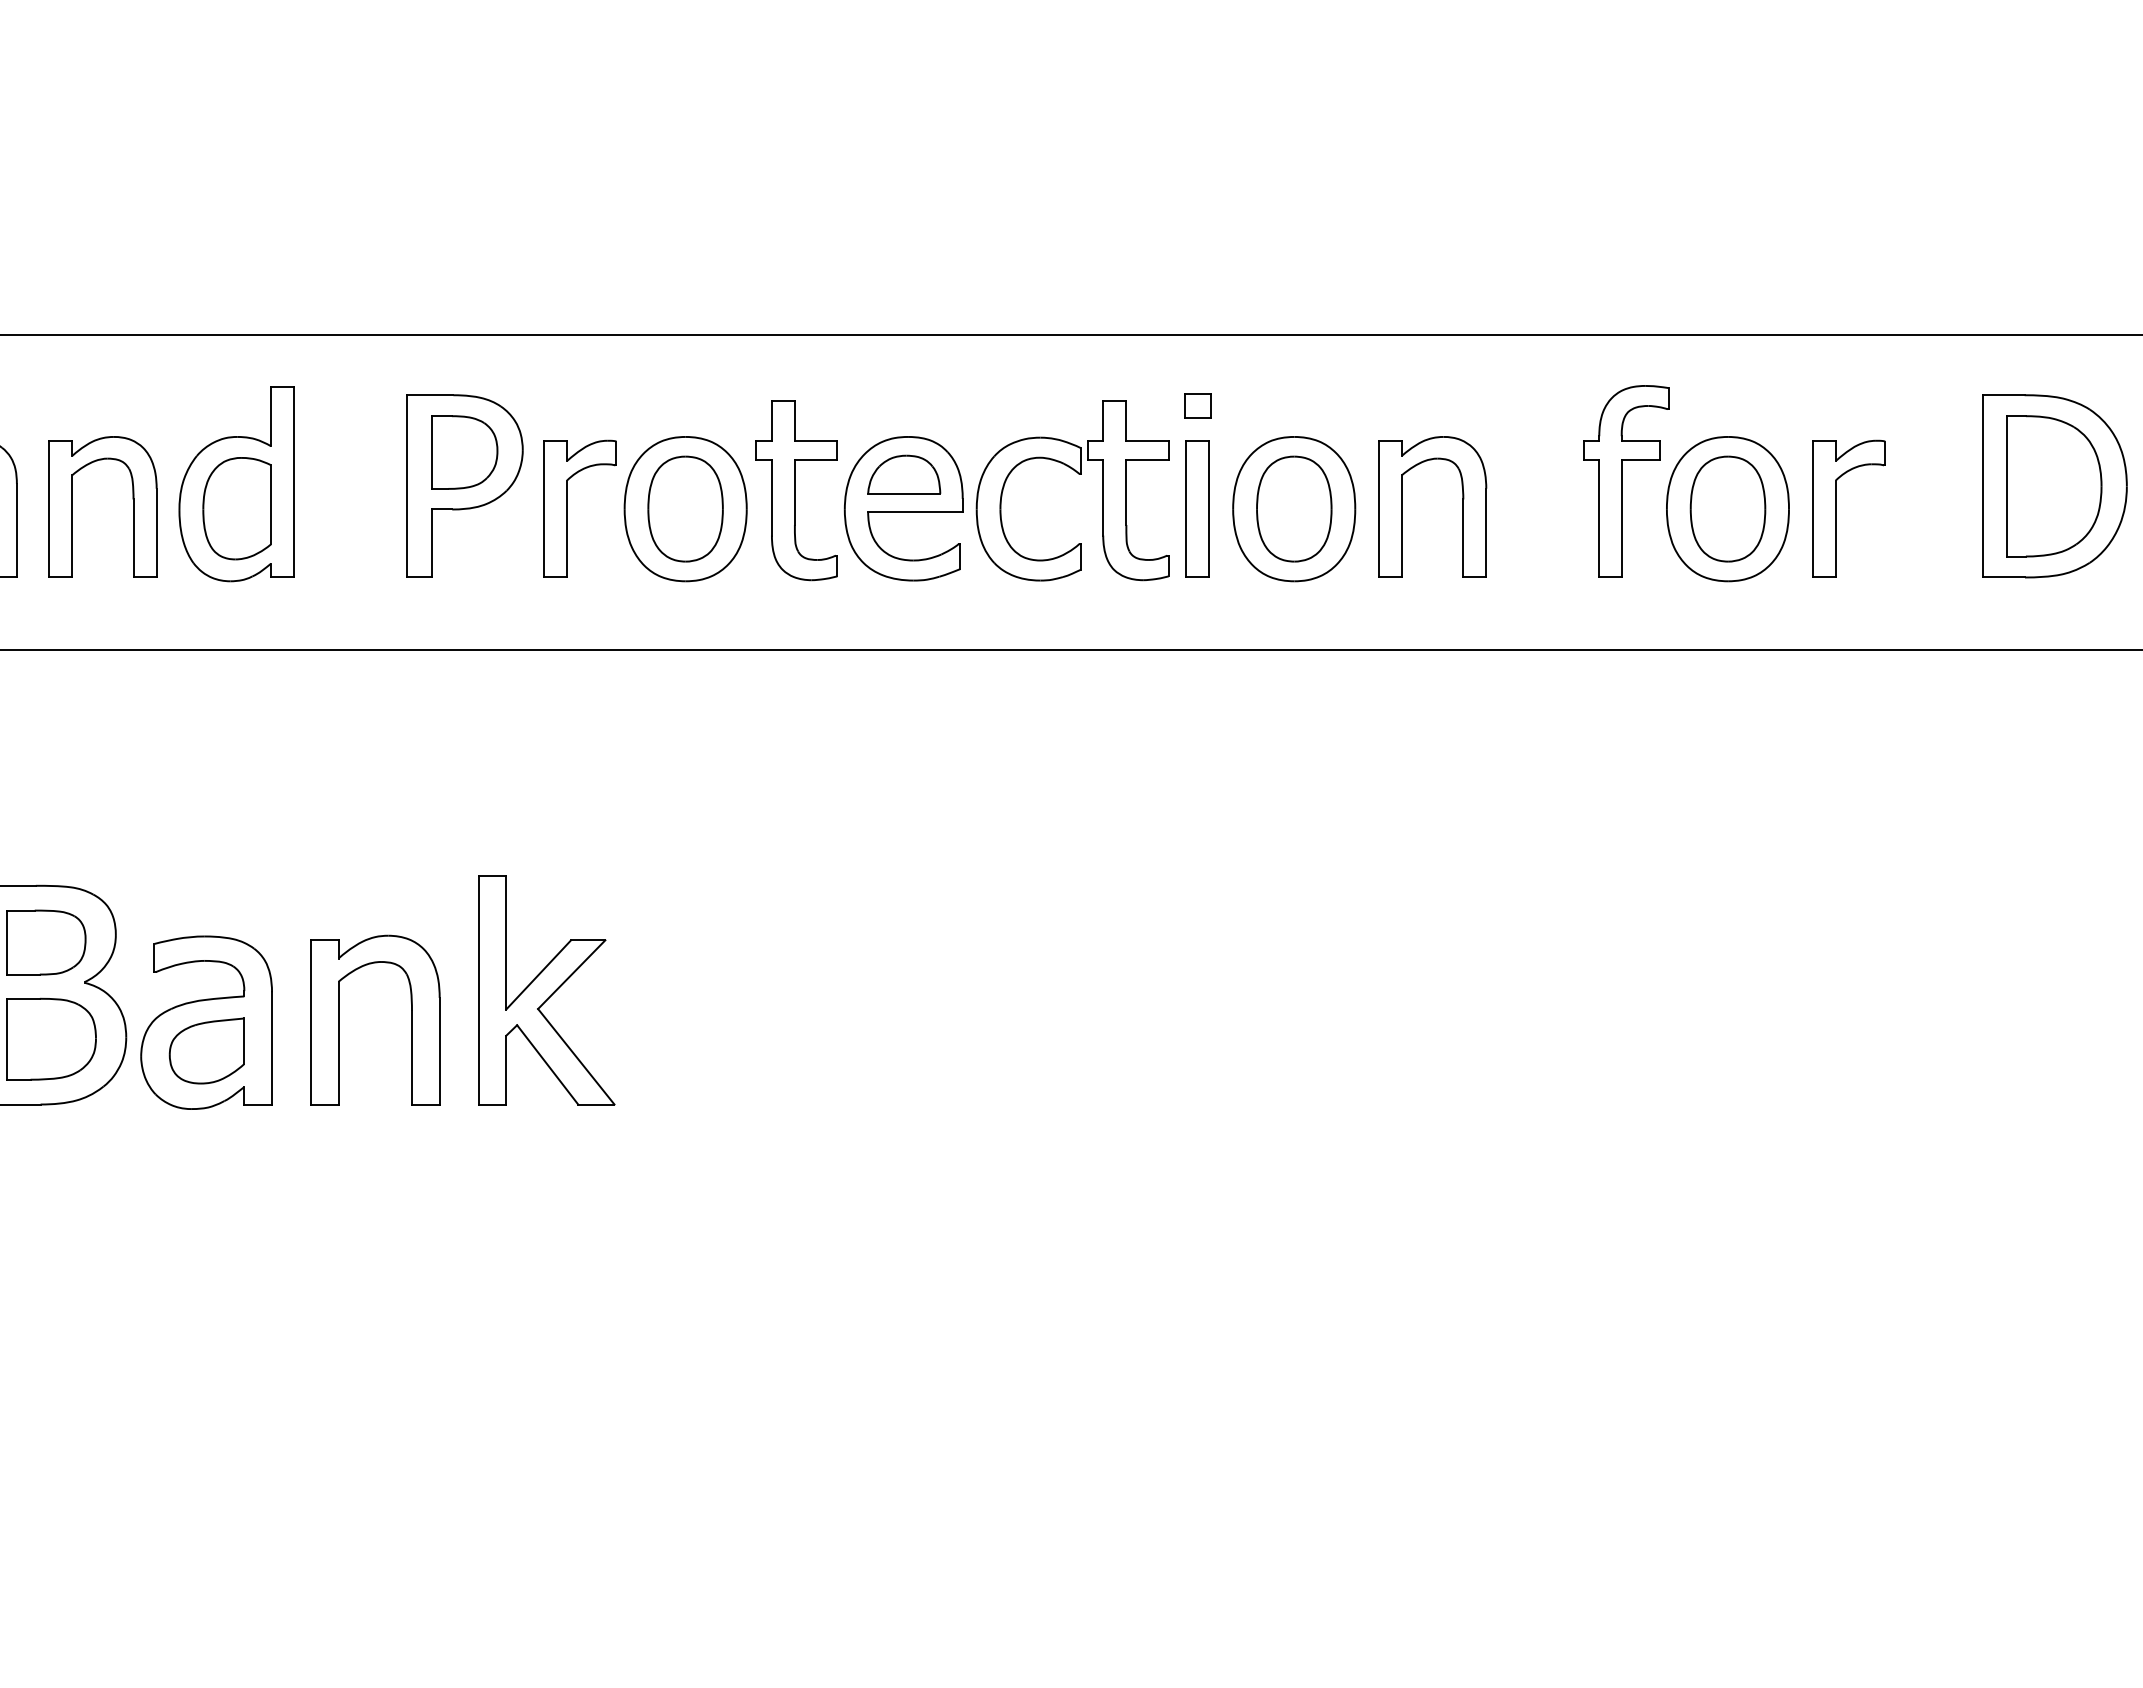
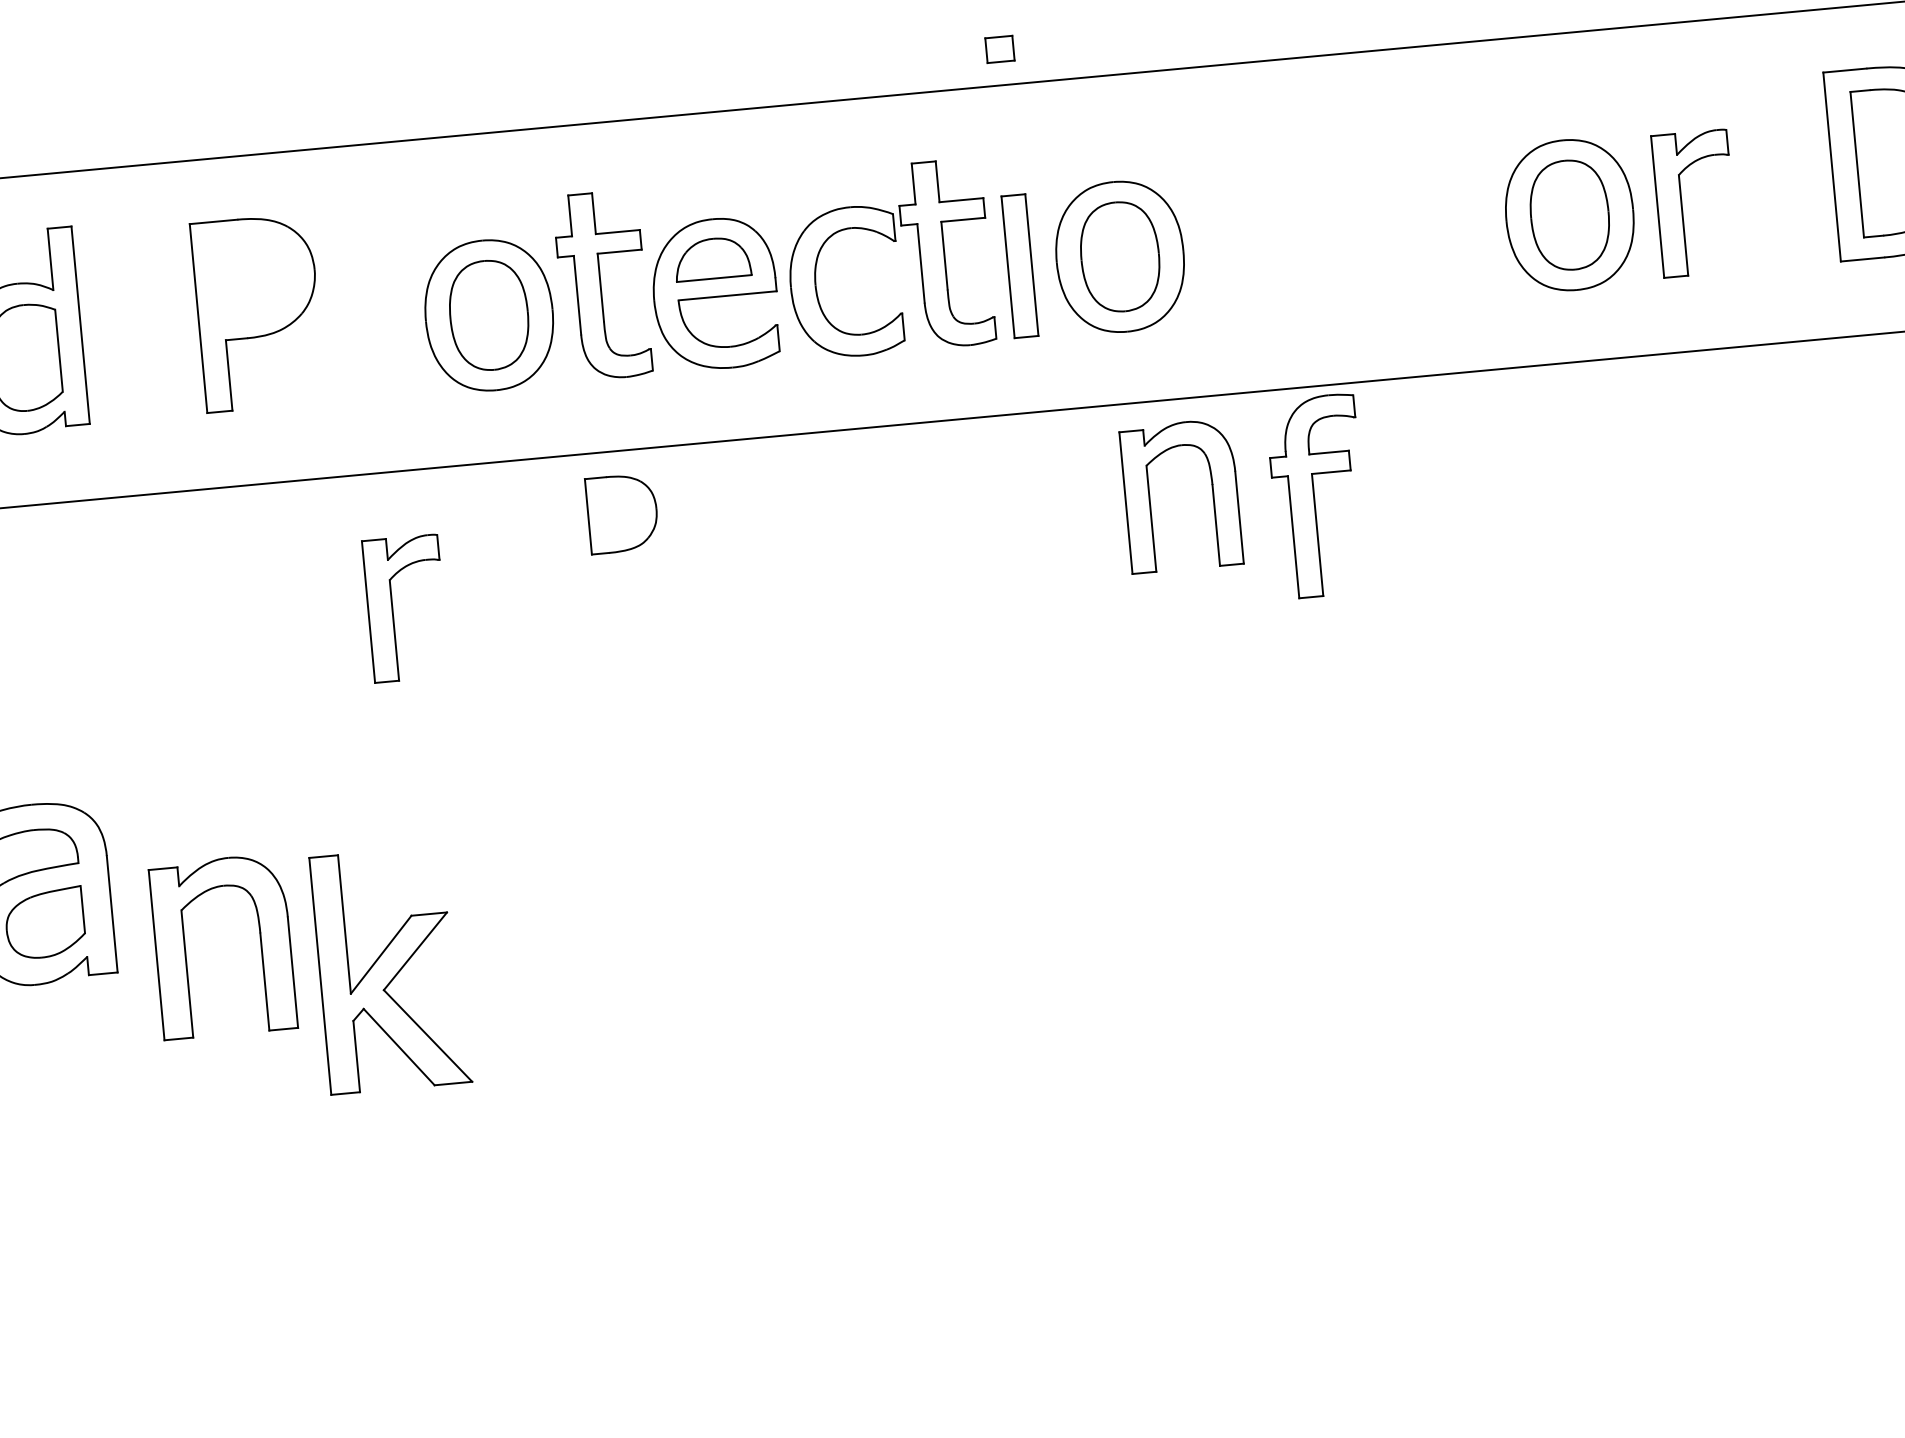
part: (1197, 405) -> (999, 48), moved
part: (464, 452) -> (622, 513), moved
part: (1626, 481) -> (1318, 496), moved
part: (1402, 506) -> (1150, 498), moved
part: (567, 508) -> (392, 609), moved
part: (546, 990) -> (390, 970), moved
part: (339, 1019) -> (186, 949), moved

